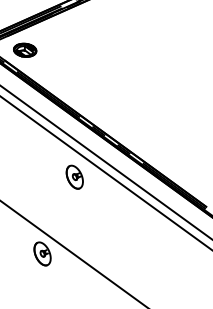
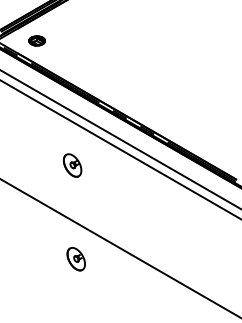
part: (24, 49) -> (36, 40), size x0.7
part: (74, 177) -> (72, 165), moved
part: (41, 254) -> (75, 259), moved

